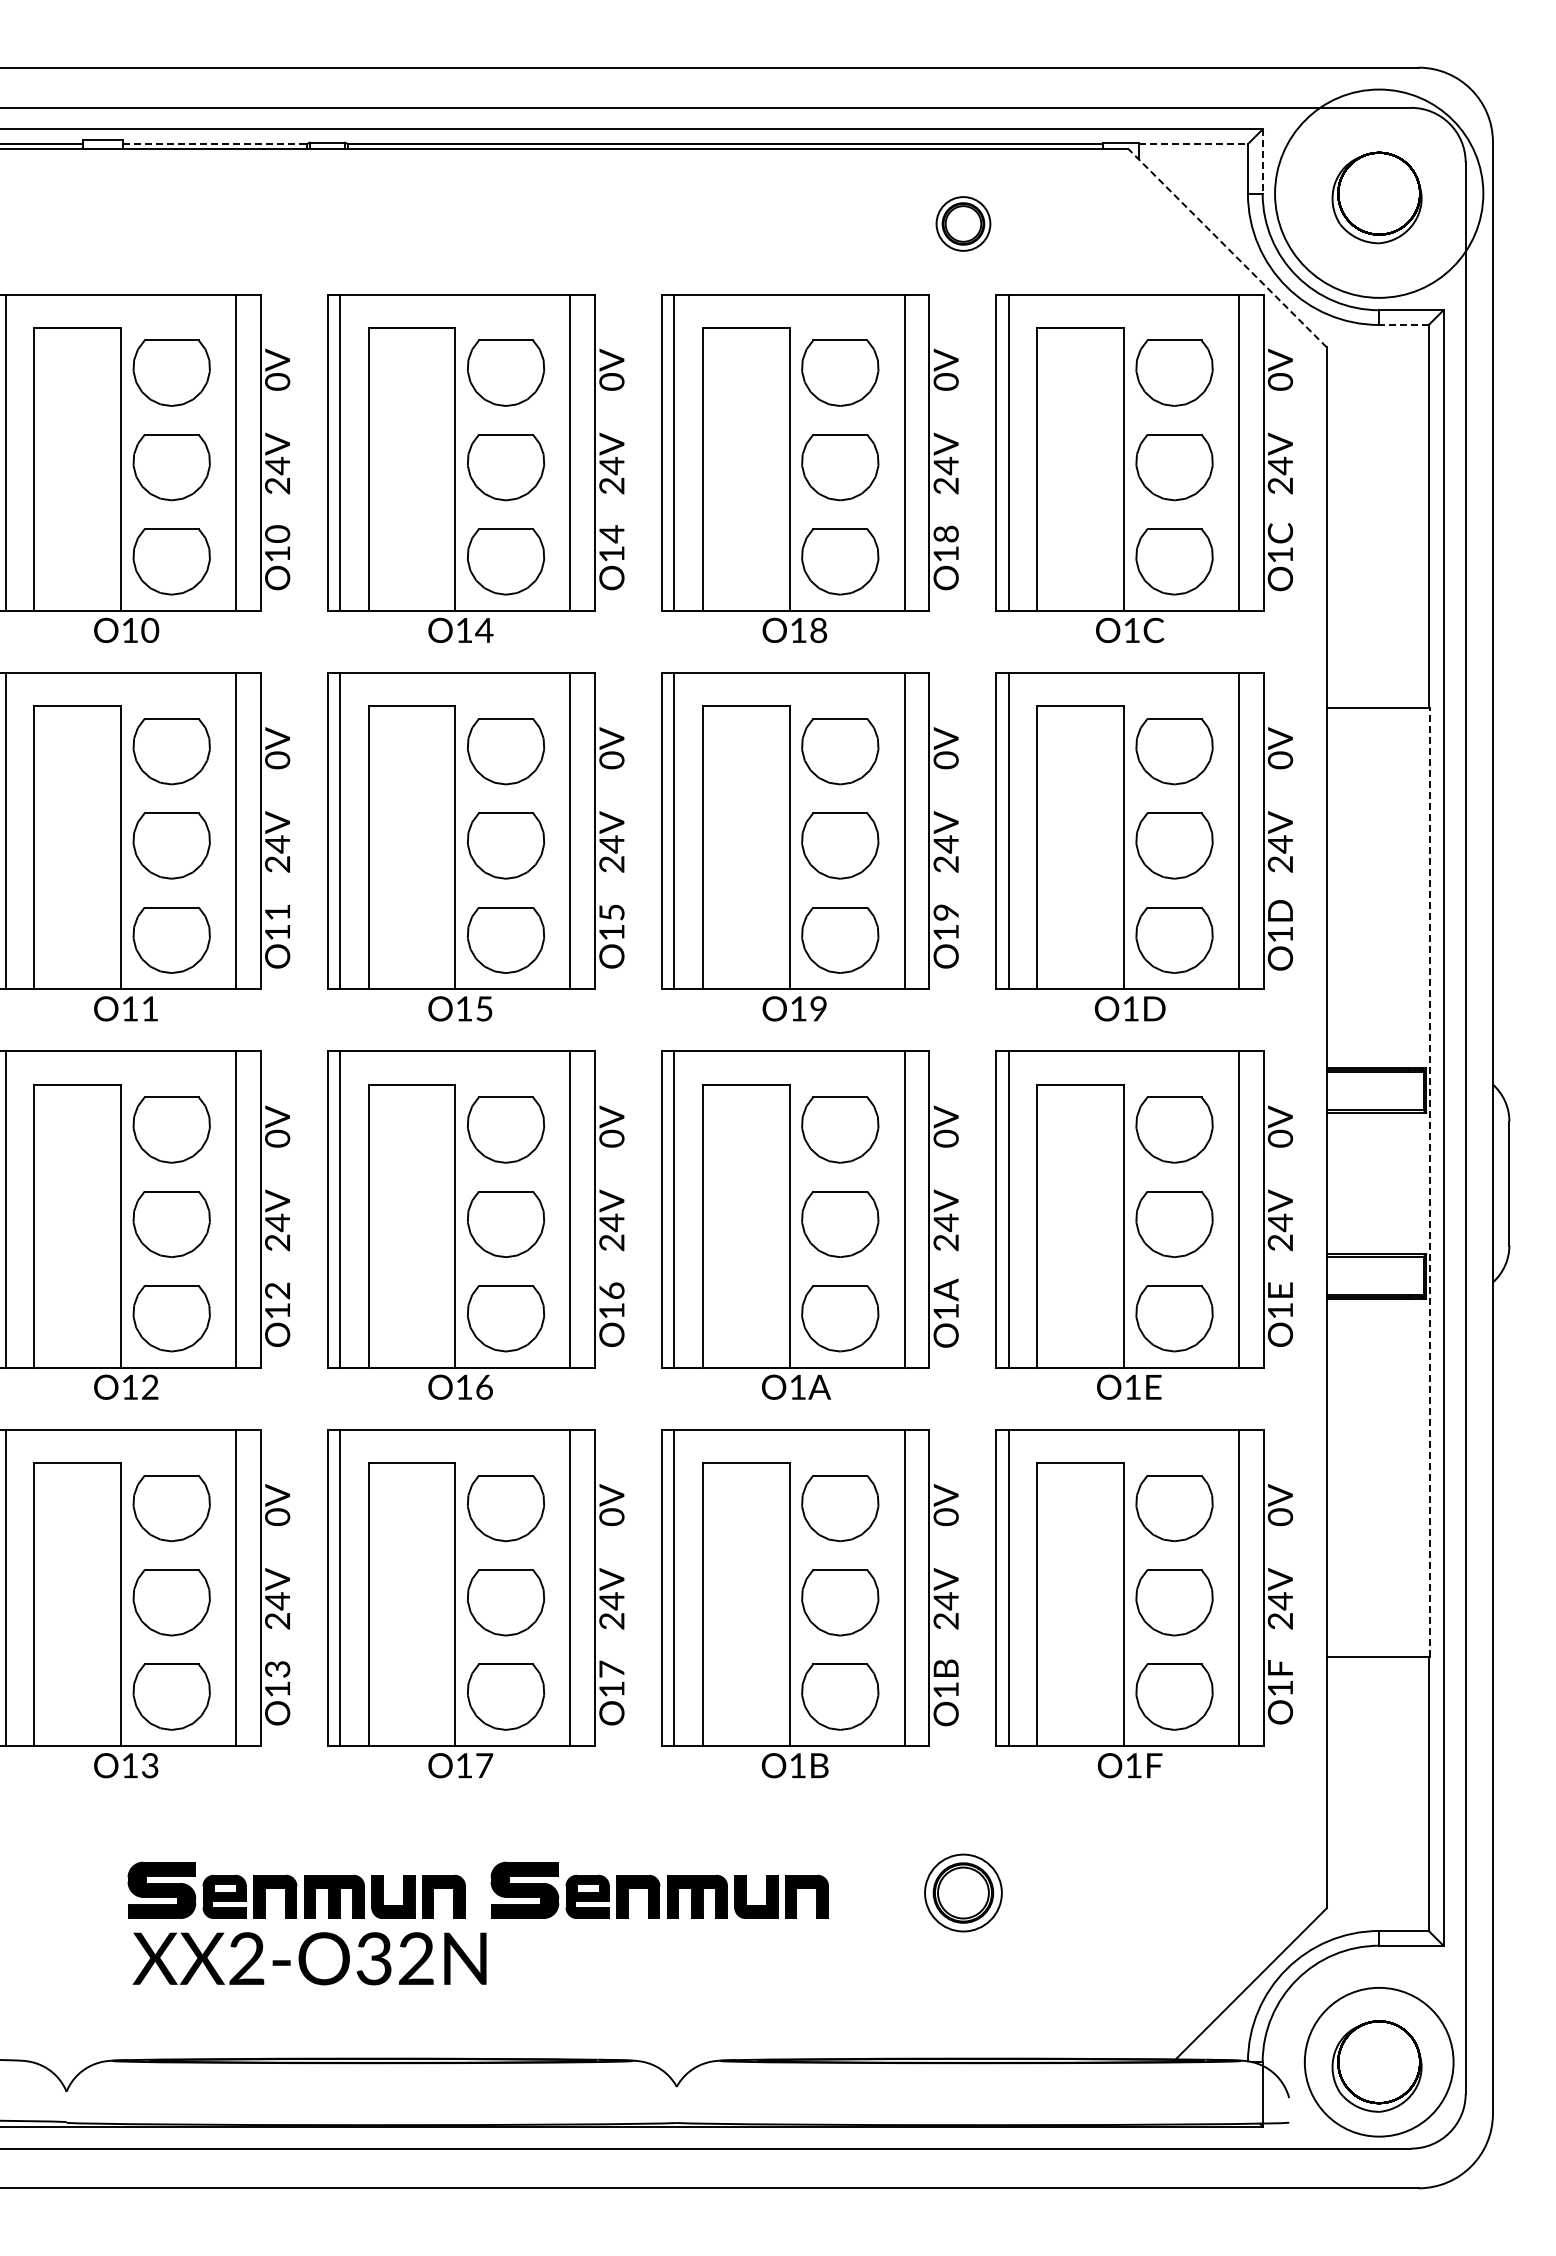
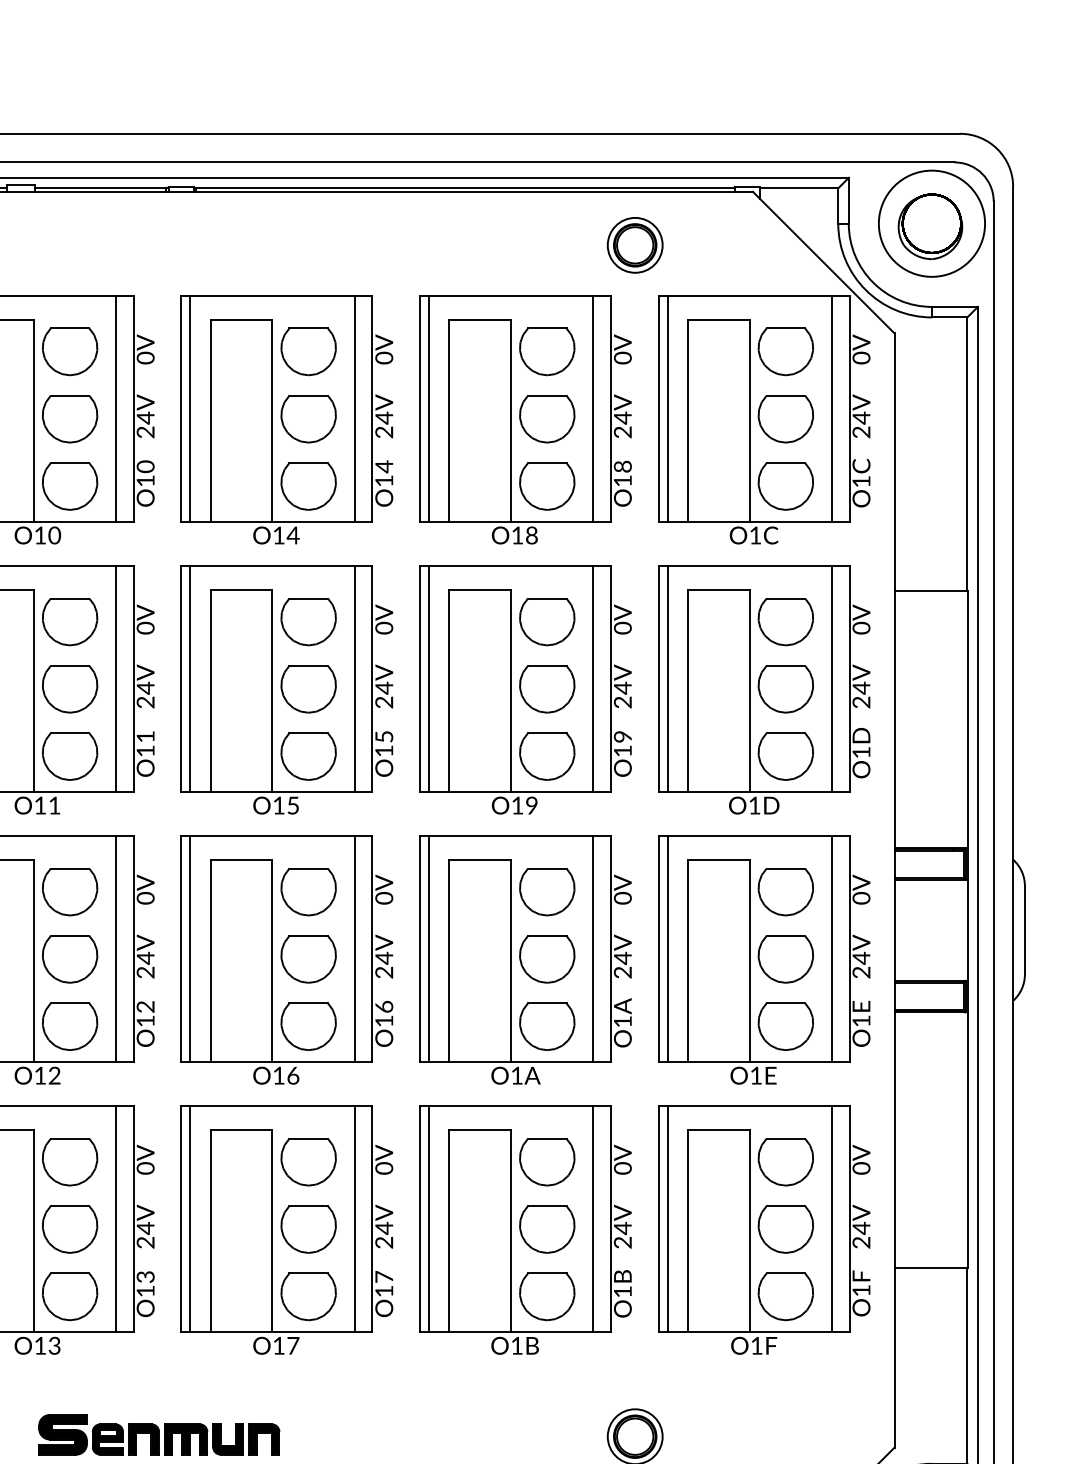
line: (214, 144) -> (100, 188), dashed -> solid
line: (1193, 144) -> (799, 188), dashed -> solid
line: (1262, 162) -> (848, 201), dashed -> solid
circle: (1378, 193) -> (931, 223), size x0.71
part: (963, 223) -> (635, 245), size x1.43
line: (1227, 247) -> (823, 262), dashed -> solid
line: (1404, 324) -> (950, 317), dashed -> solid
line: (1429, 1182) -> (967, 929), dashed -> solid
part: (659, 1889) -> (418, 1434), removed

